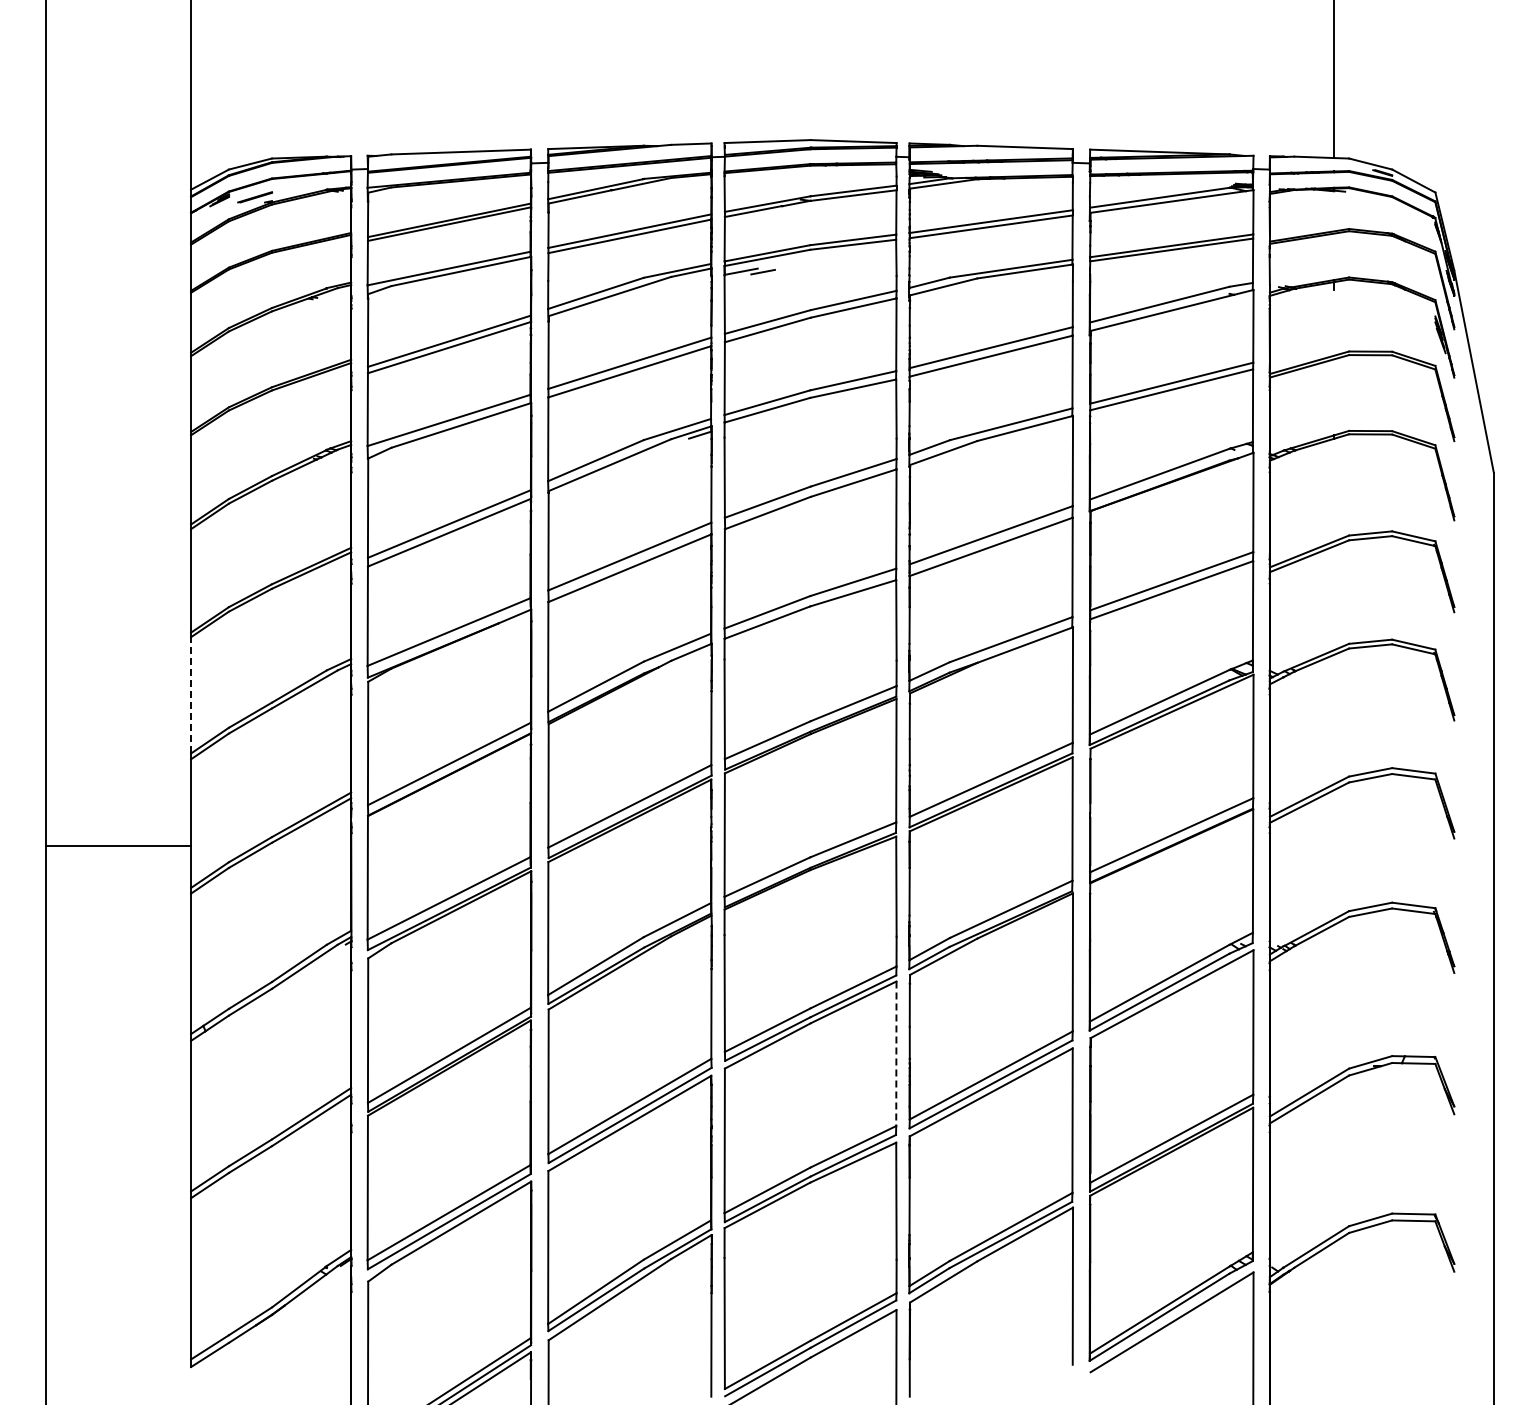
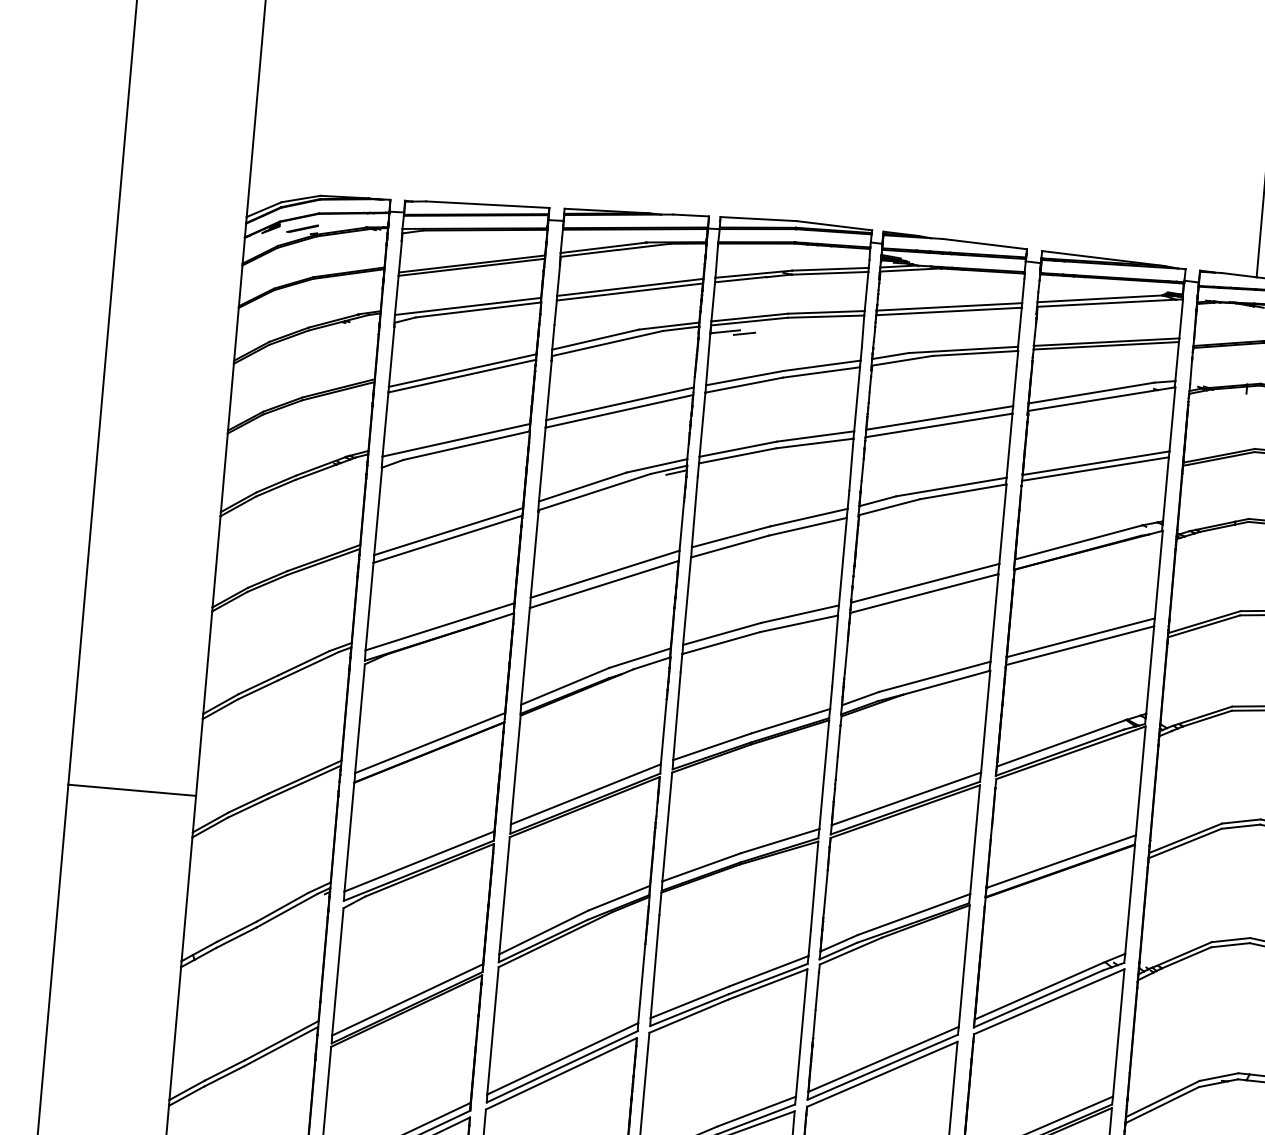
line: (191, 694) -> (208, 661), dashed -> solid
line: (896, 1054) -> (801, 1033), dashed -> solid

